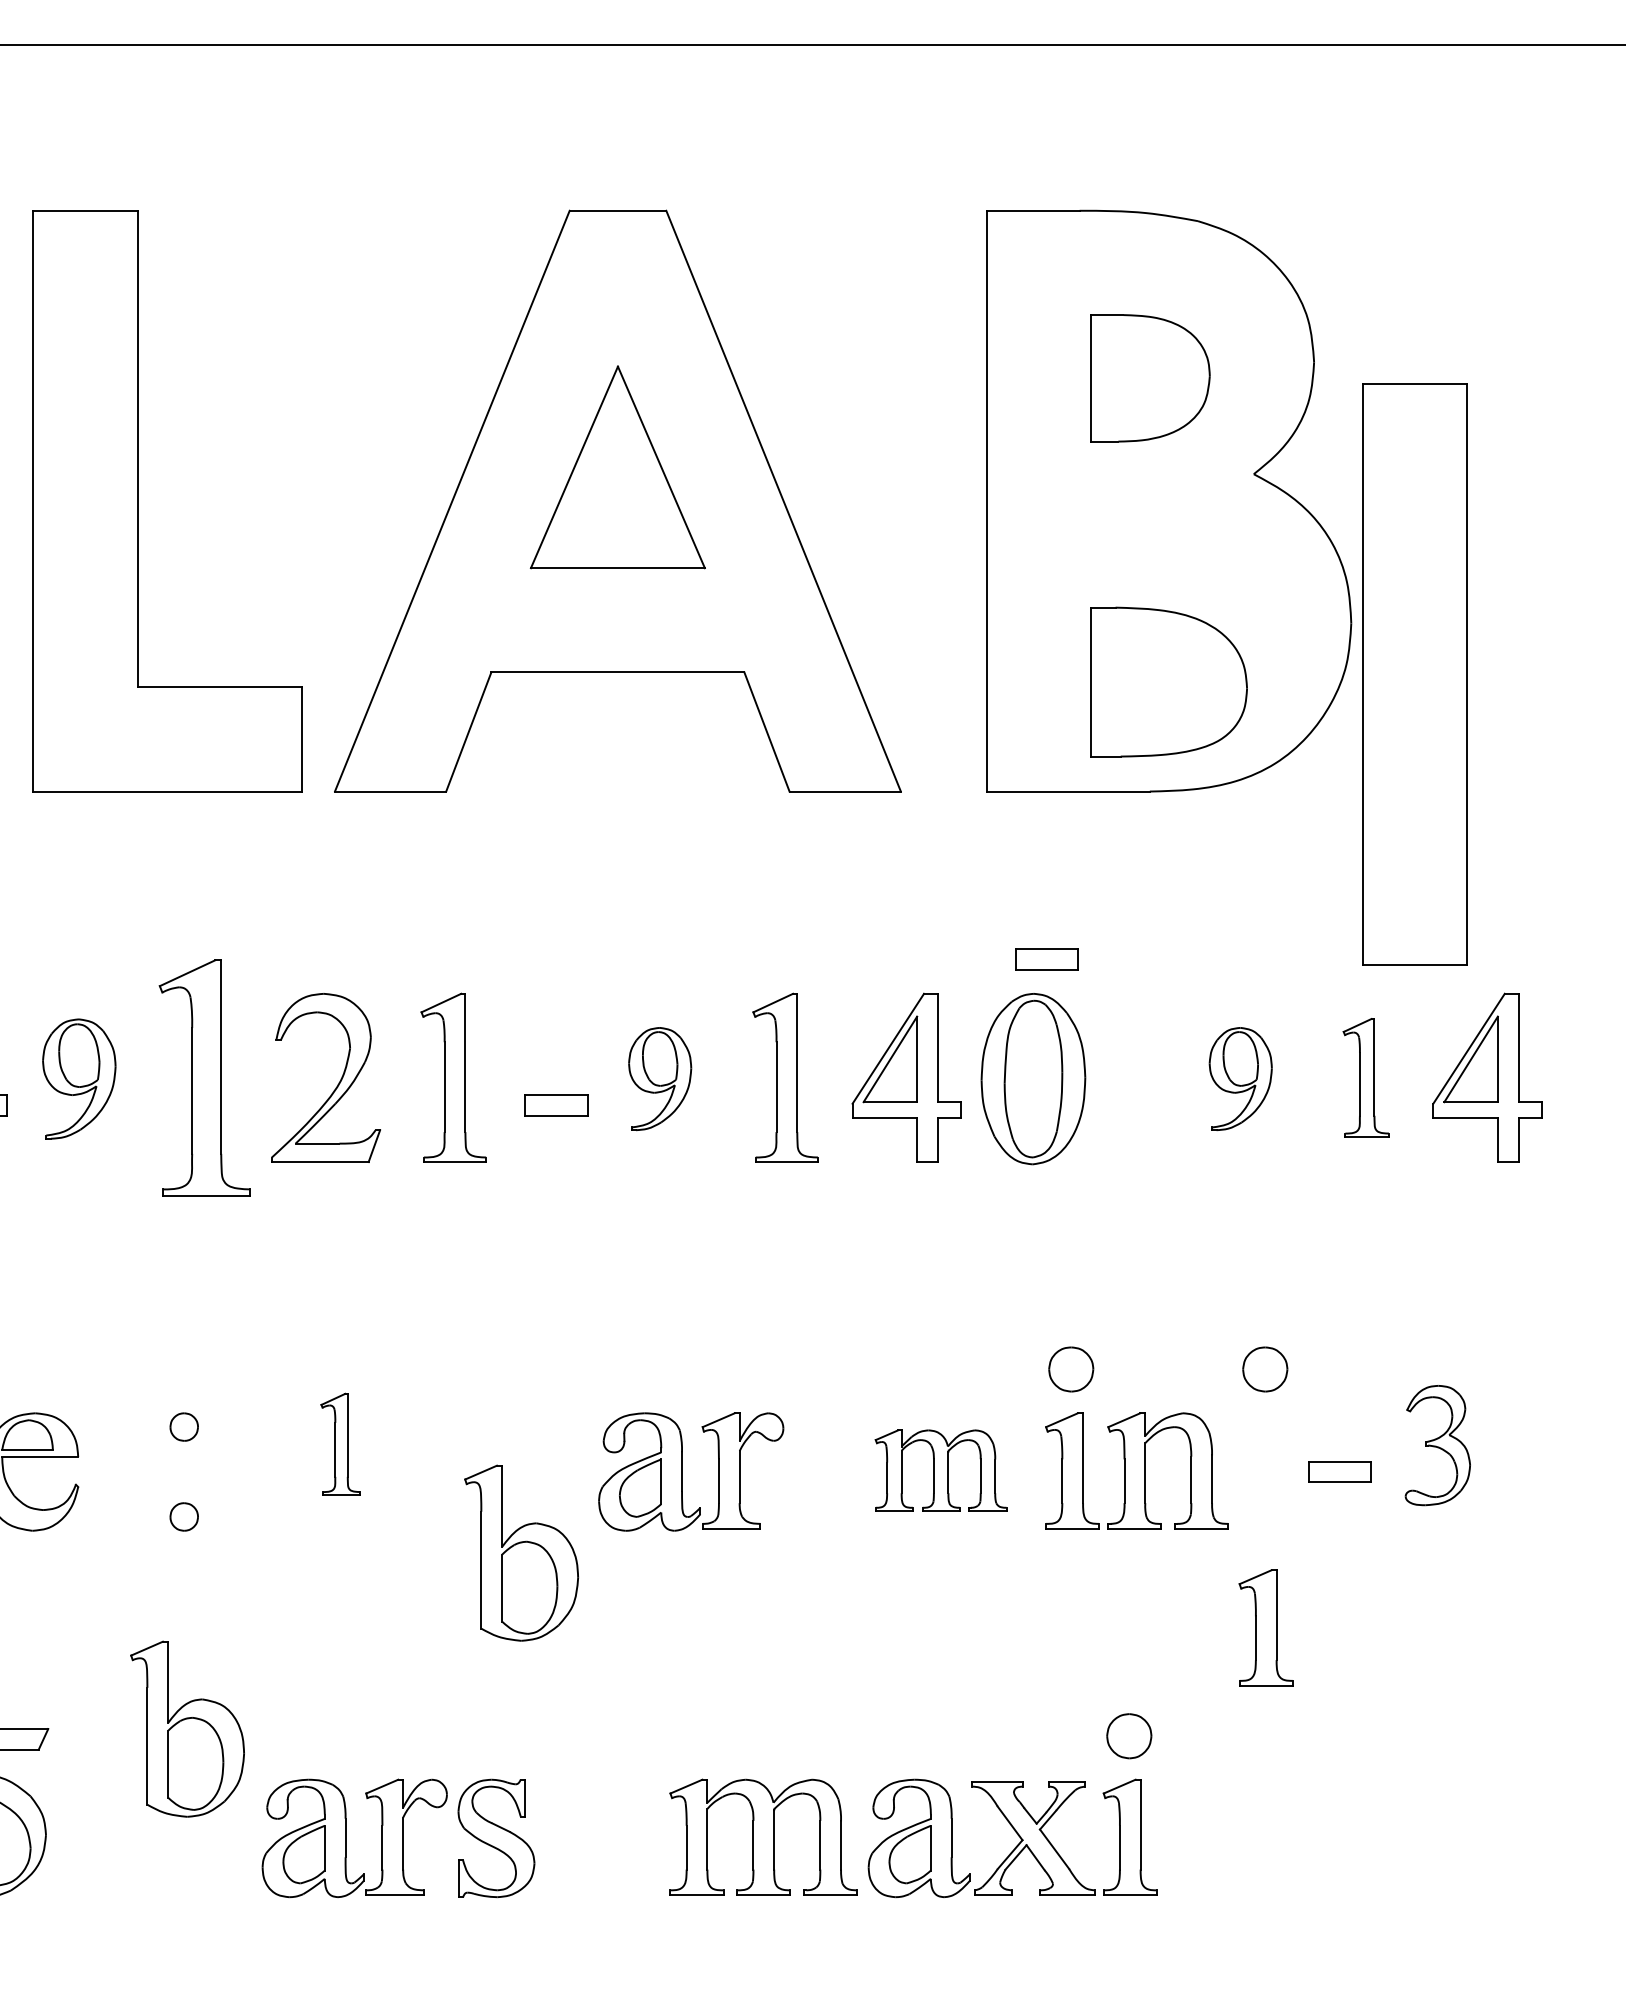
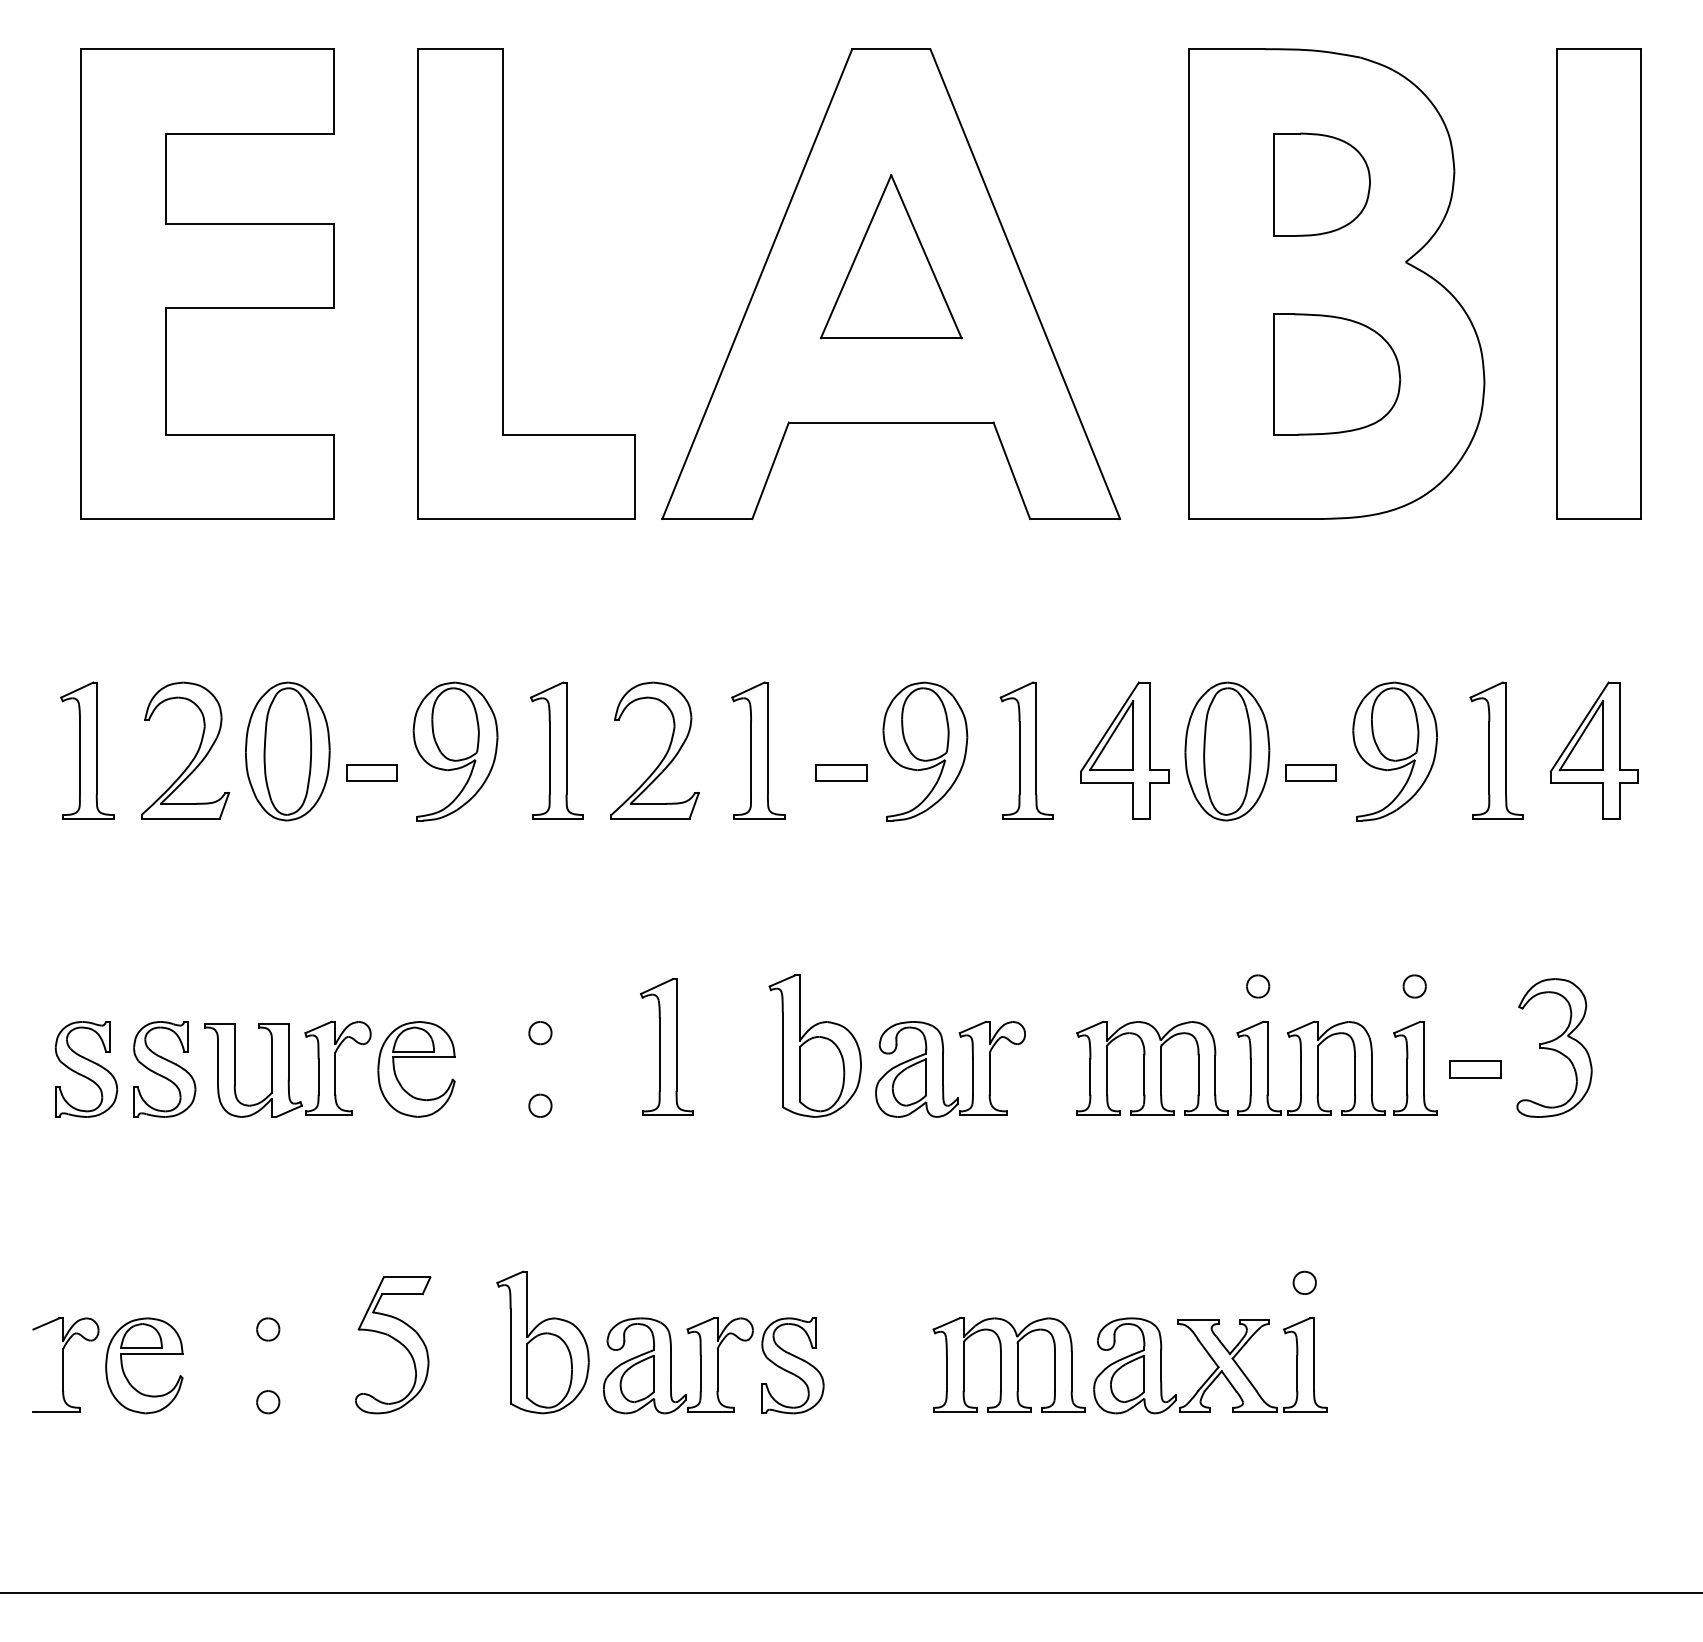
part: (1414, 673) -> (1598, 283), moved
part: (1169, 682) -> (1337, 374), moved
part: (1045, 959) -> (1310, 772), moved
part: (204, 1077) -> (556, 750), size x0.71
part: (1366, 1077) -> (1496, 750), size x1.43
part: (79, 1078) -> (455, 751), size x1.43
part: (660, 1078) -> (925, 751), size x1.67
part: (1240, 1078) -> (1394, 751), size x1.67
part: (1071, 1369) -> (1258, 986), size x0.62
part: (1264, 1369) -> (1414, 986), size x0.62
part: (340, 1443) -> (666, 1046), size x1.67
part: (1437, 1444) -> (1554, 1047), size x1.43
part: (940, 1469) -> (1152, 1067), size x1.43
part: (520, 1552) -> (814, 1045), moved
part: (1266, 1626) -> (1415, 1067), moved
part: (186, 1729) -> (542, 1342), moved
part: (1128, 1735) -> (1304, 1282), size x0.62

